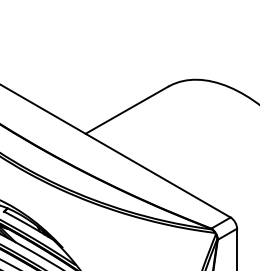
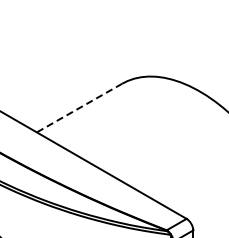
line: (126, 110) -> (79, 108), solid -> dashed

